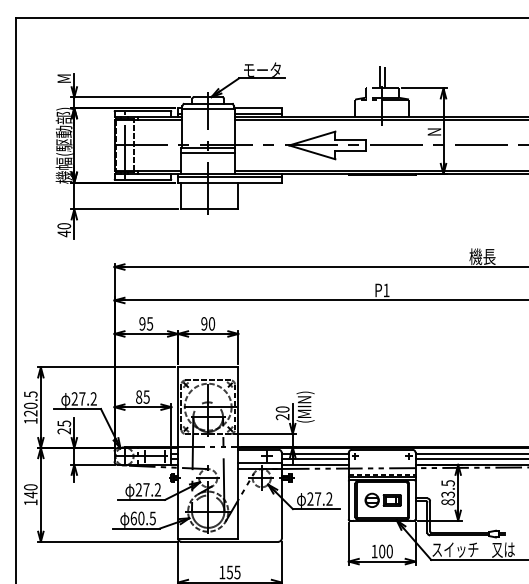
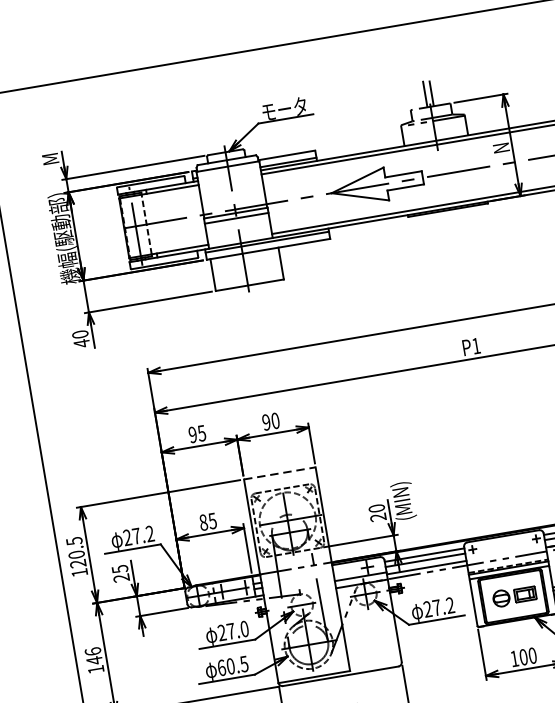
line: (208, 367) -> (280, 473), solid -> dashed
text: (30, 487) -> (92, 651), 140 -> 146
text: (157, 489) -> (244, 628), 27.2 -> 27.0

